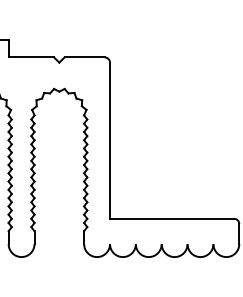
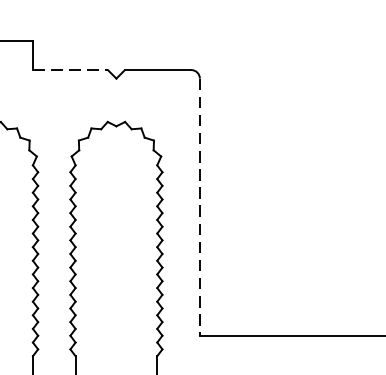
line: (31, 57) -> (70, 70), solid -> dashed
line: (110, 141) -> (200, 208), solid -> dashed

